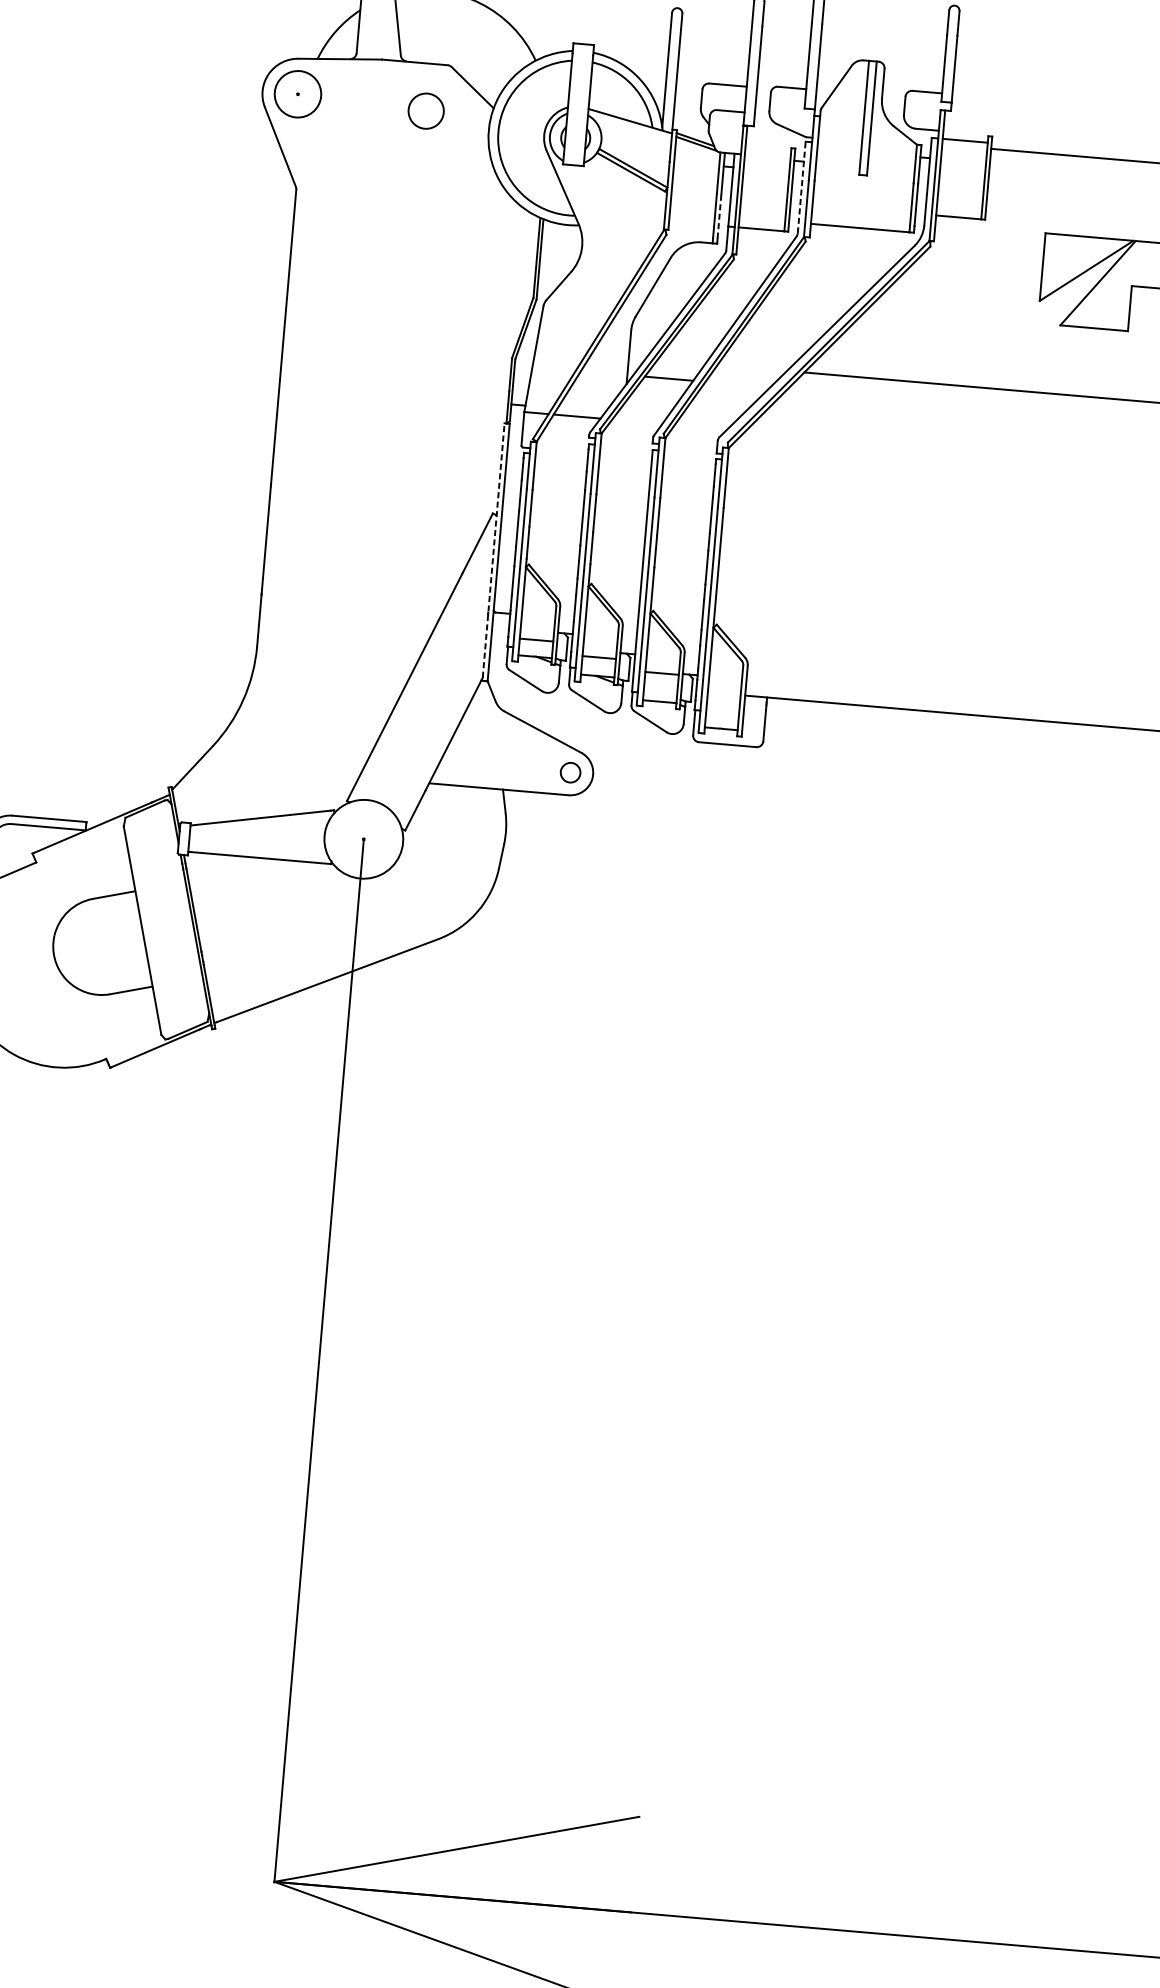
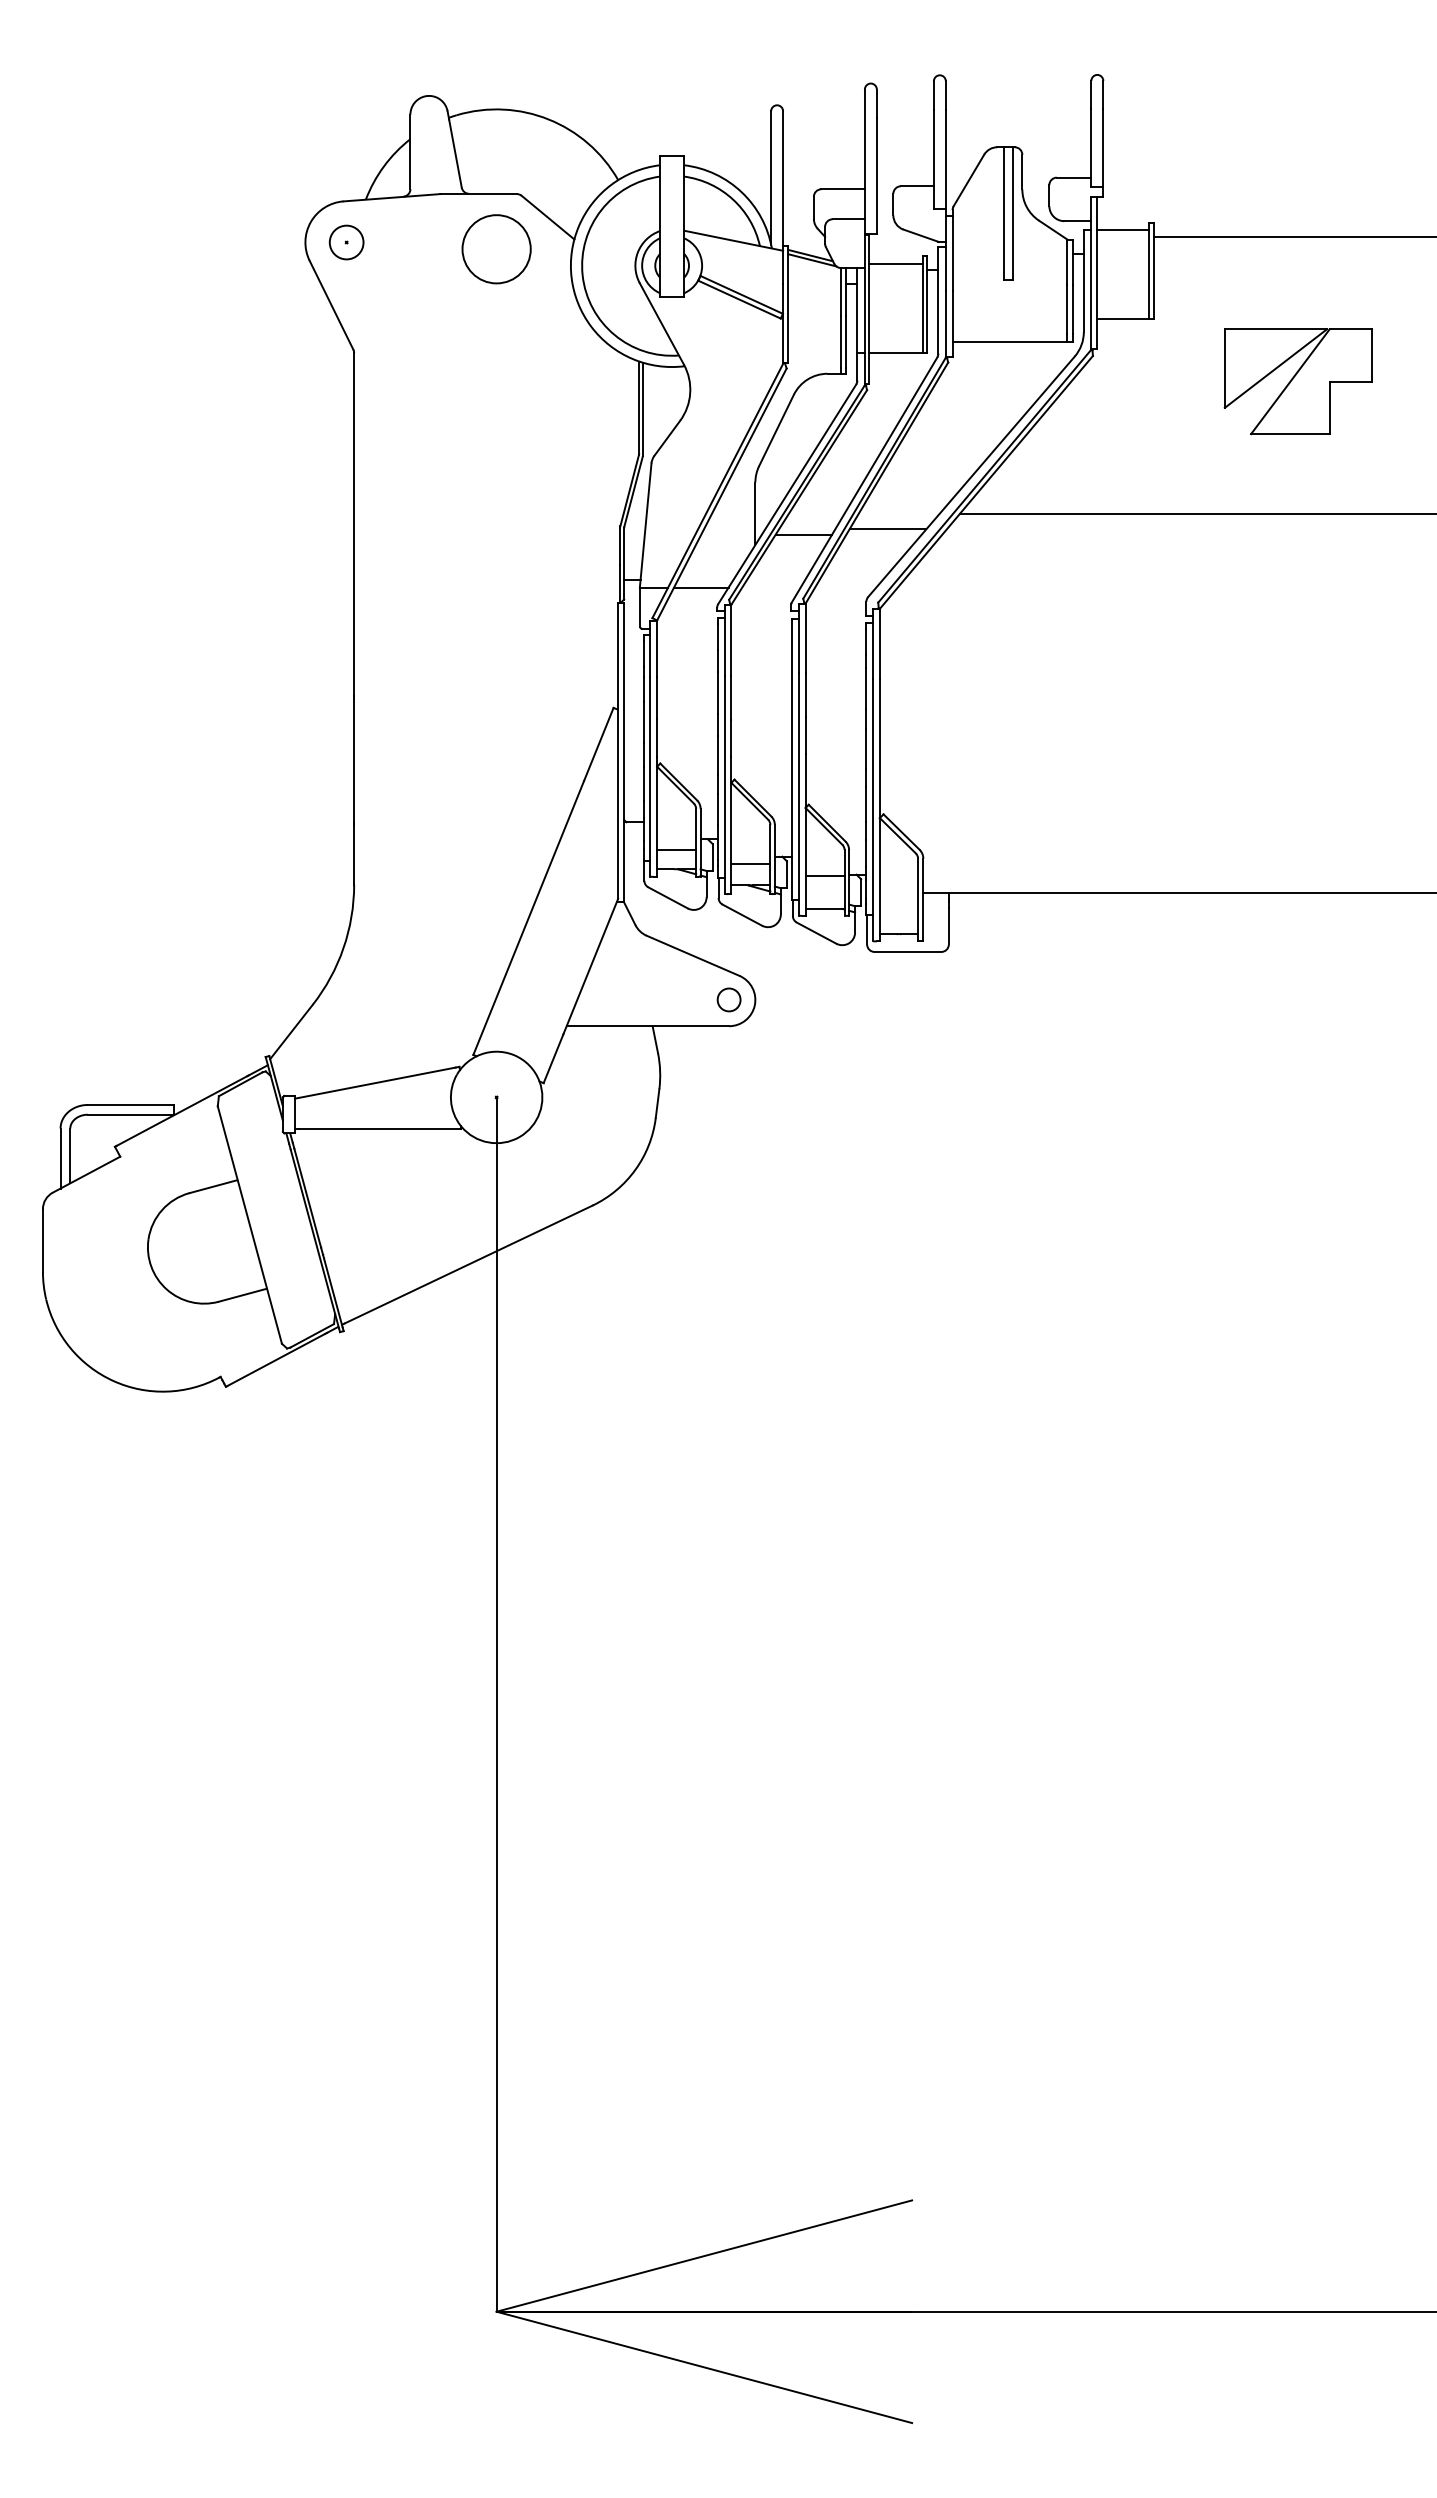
circle: (297, 94) -> (346, 242), size x0.62
circle: (426, 111) -> (496, 249), size x1.67
line: (767, 152) -> (895, 263), added
line: (801, 186) -> (938, 299), dashed -> solid
line: (719, 216) -> (846, 341), dashed -> solid
line: (741, 380) -> (887, 529), added
line: (493, 550) -> (618, 750), dashed -> solid

